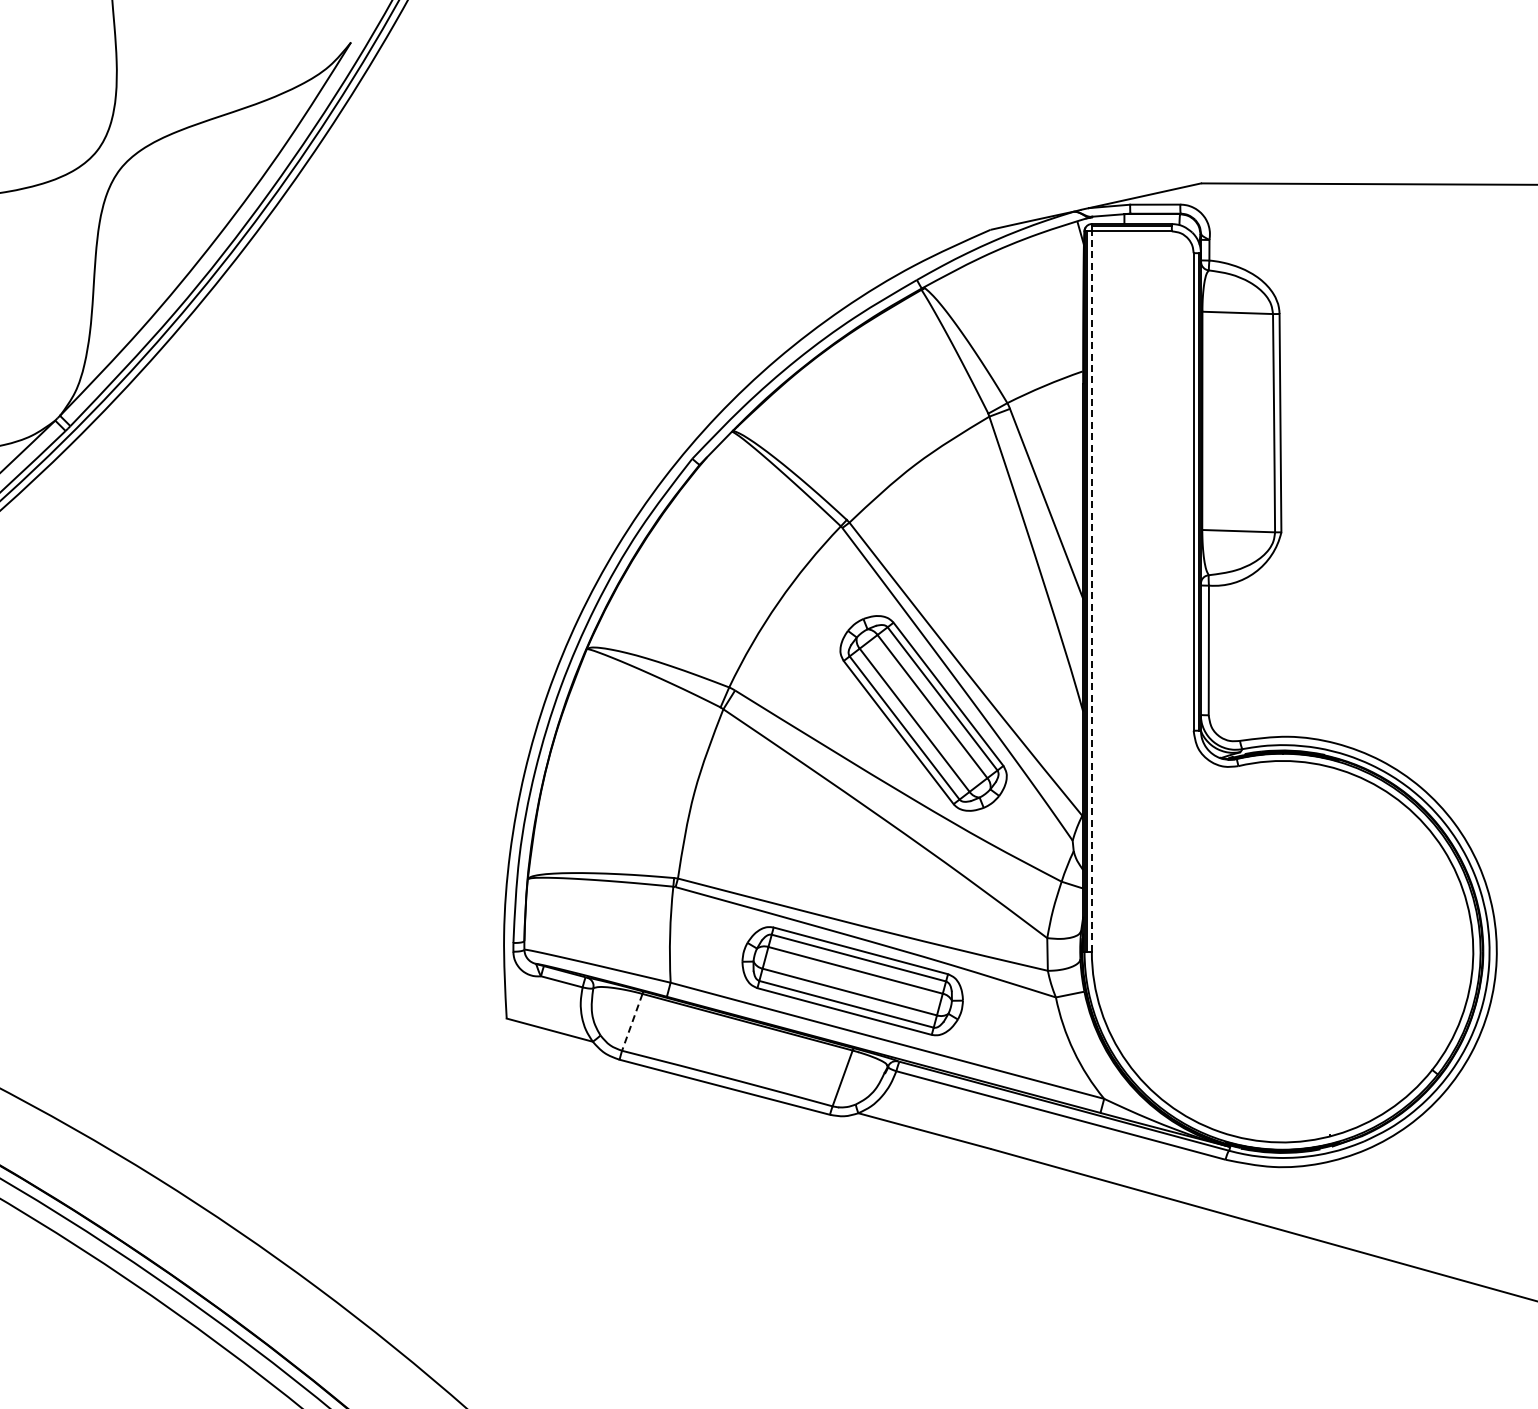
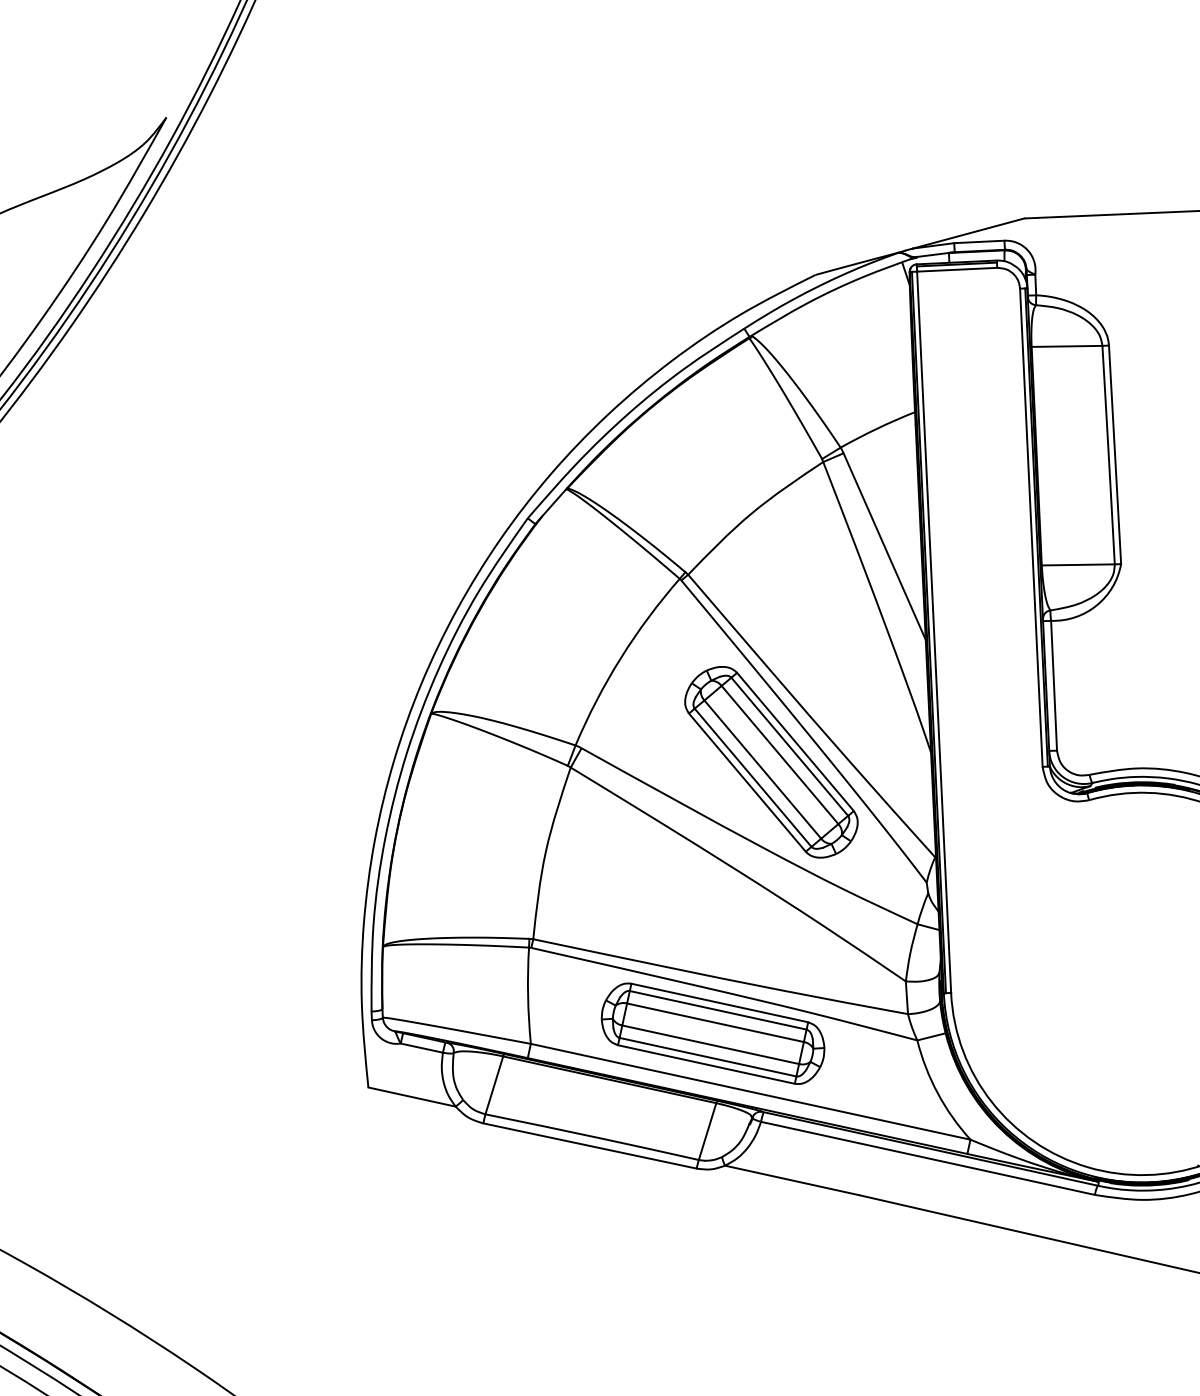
line: (1091, 591) -> (933, 632), dashed -> solid
line: (632, 1022) -> (494, 1085), dashed -> solid

